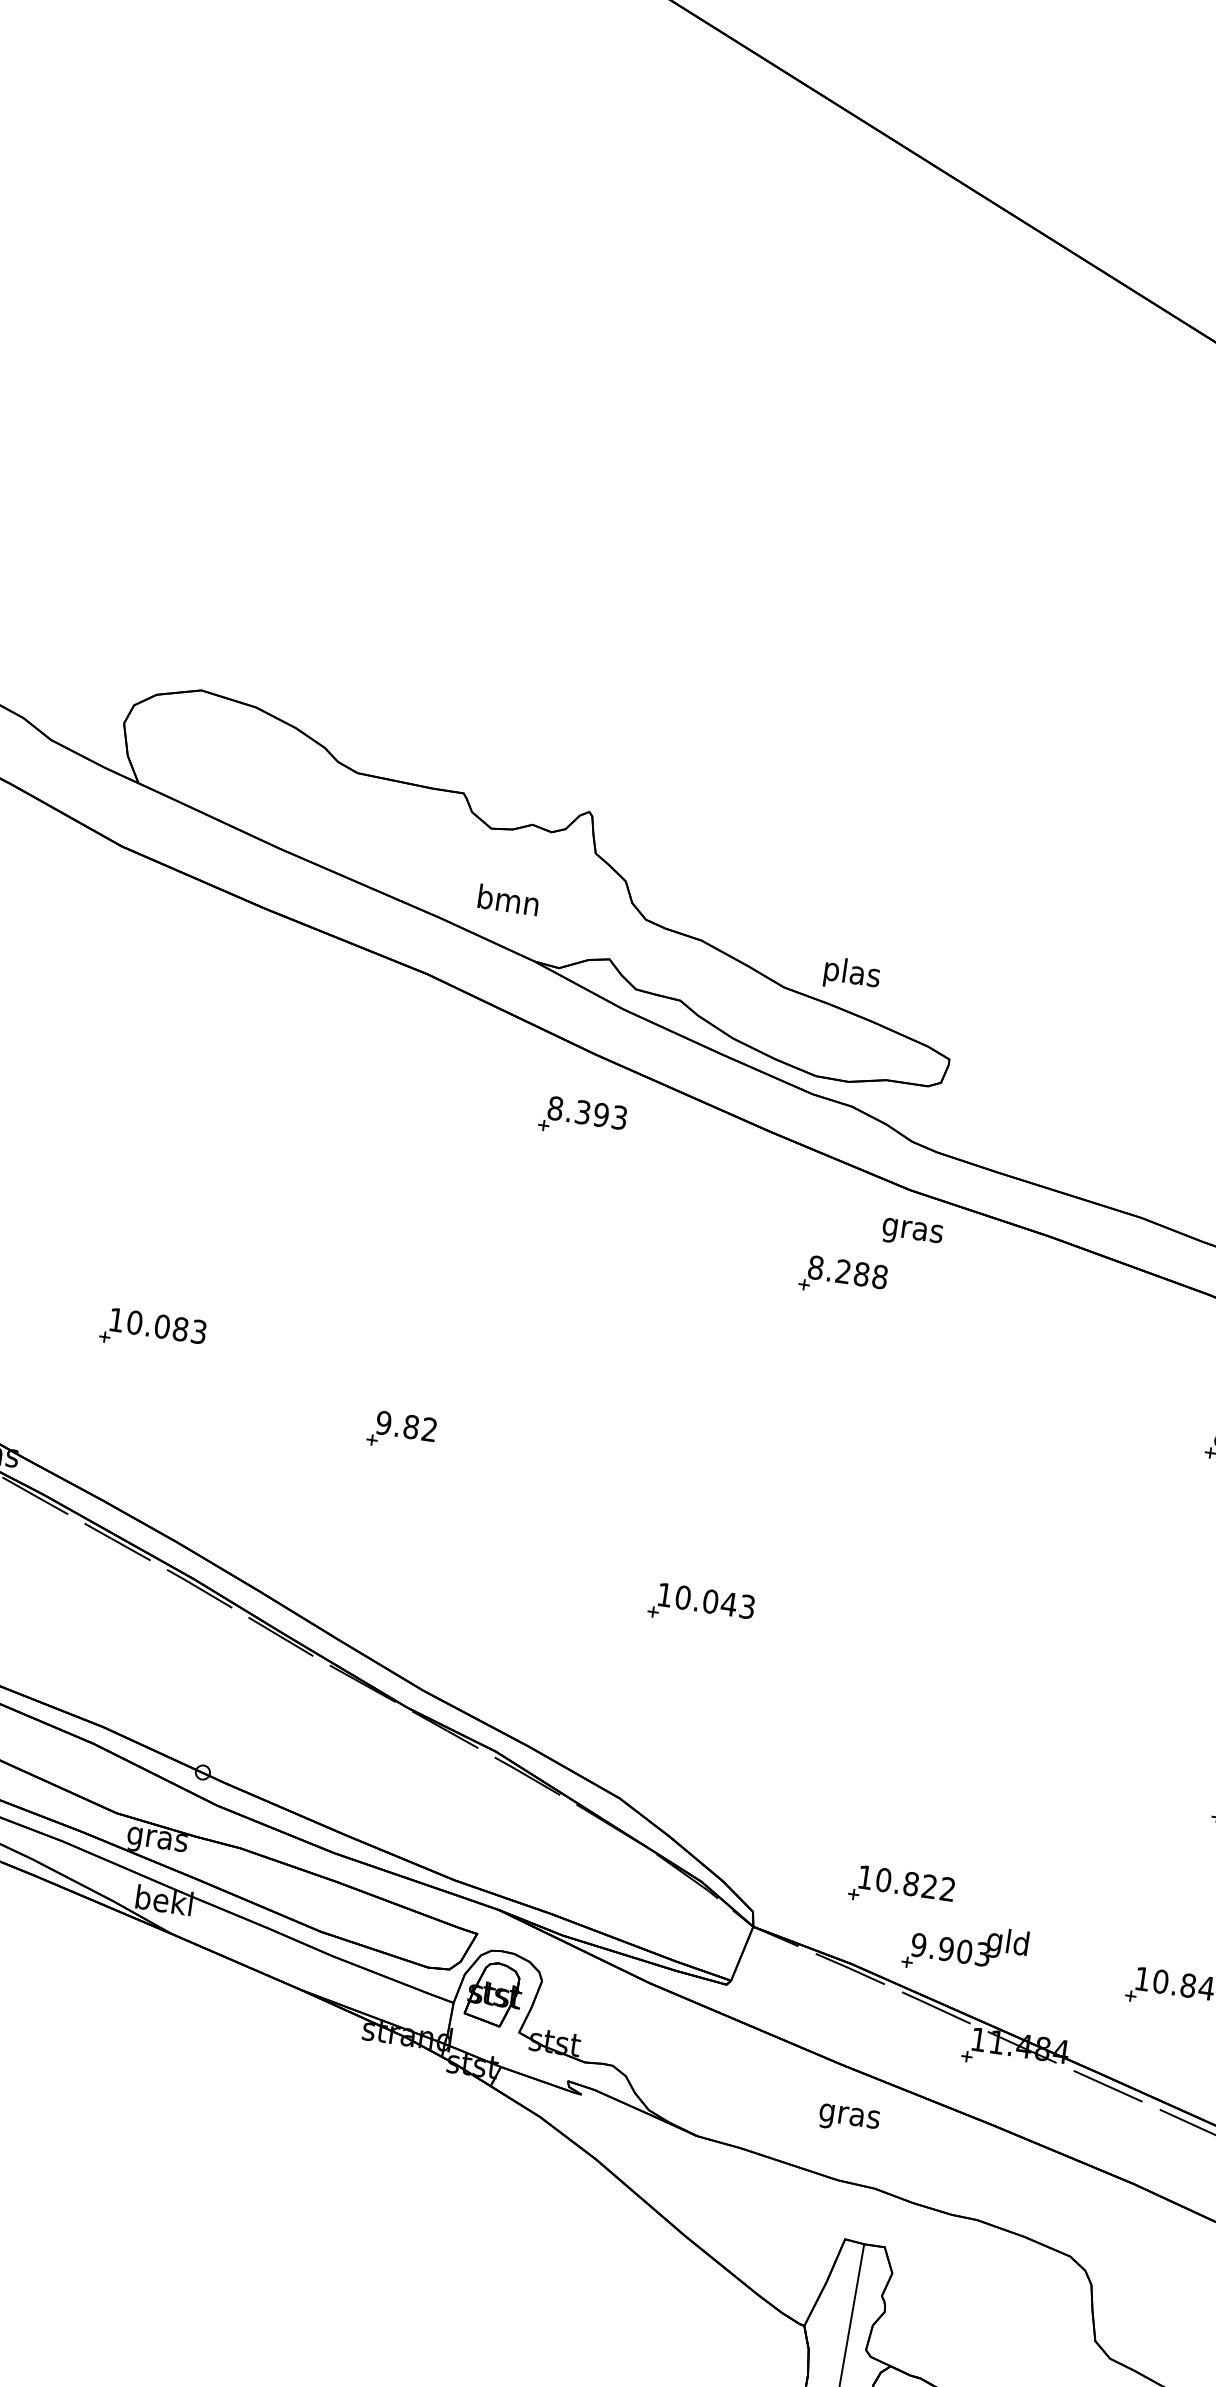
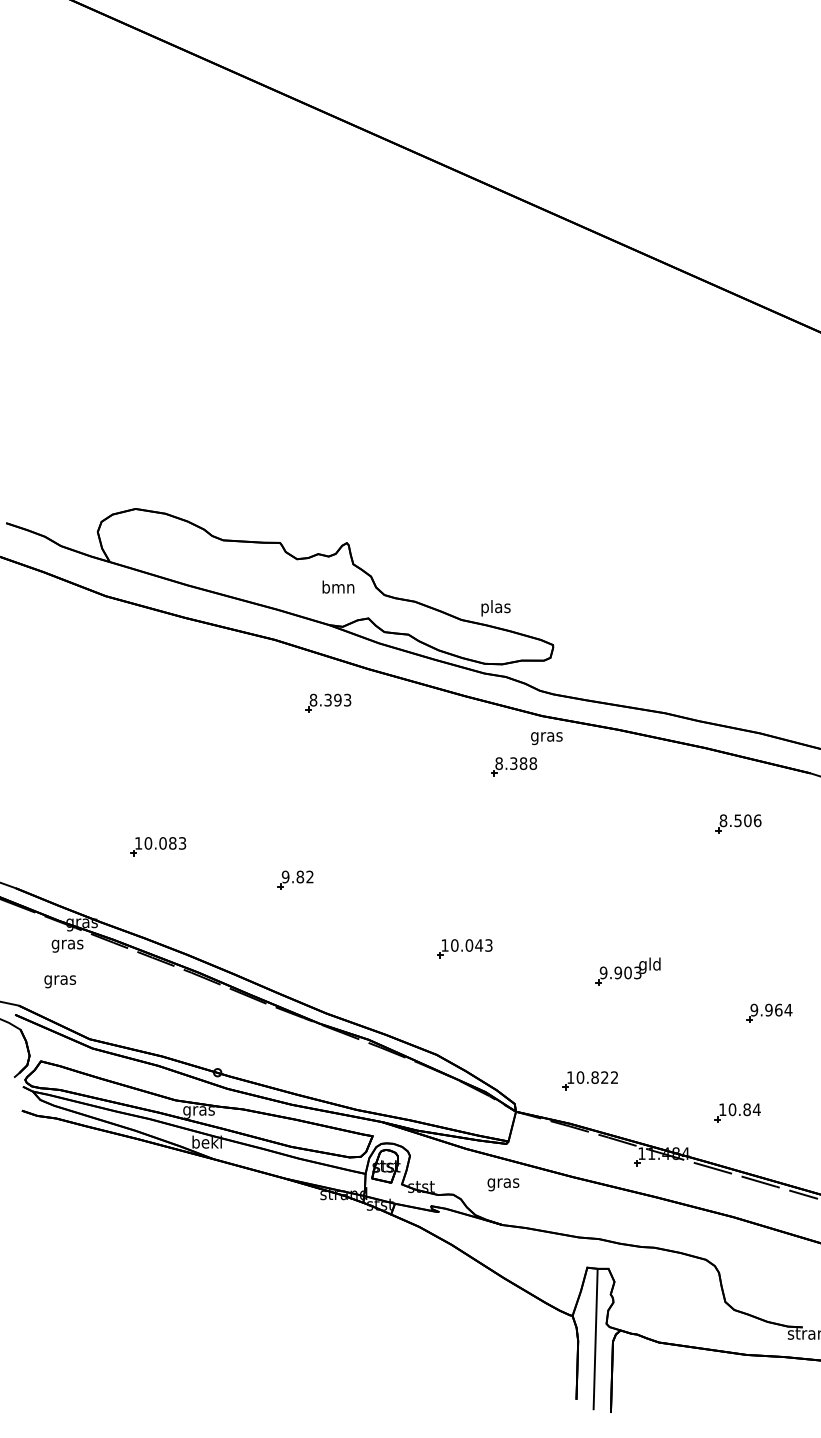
text: (508, 898) -> (338, 586), moved
part: (583, 1116) -> (328, 702), moved
text: (842, 1271) -> (513, 763), 8.288 -> 8.388
part: (964, 1948) -> (627, 971), moved
text: (849, 2118) -> (503, 1184), moved

